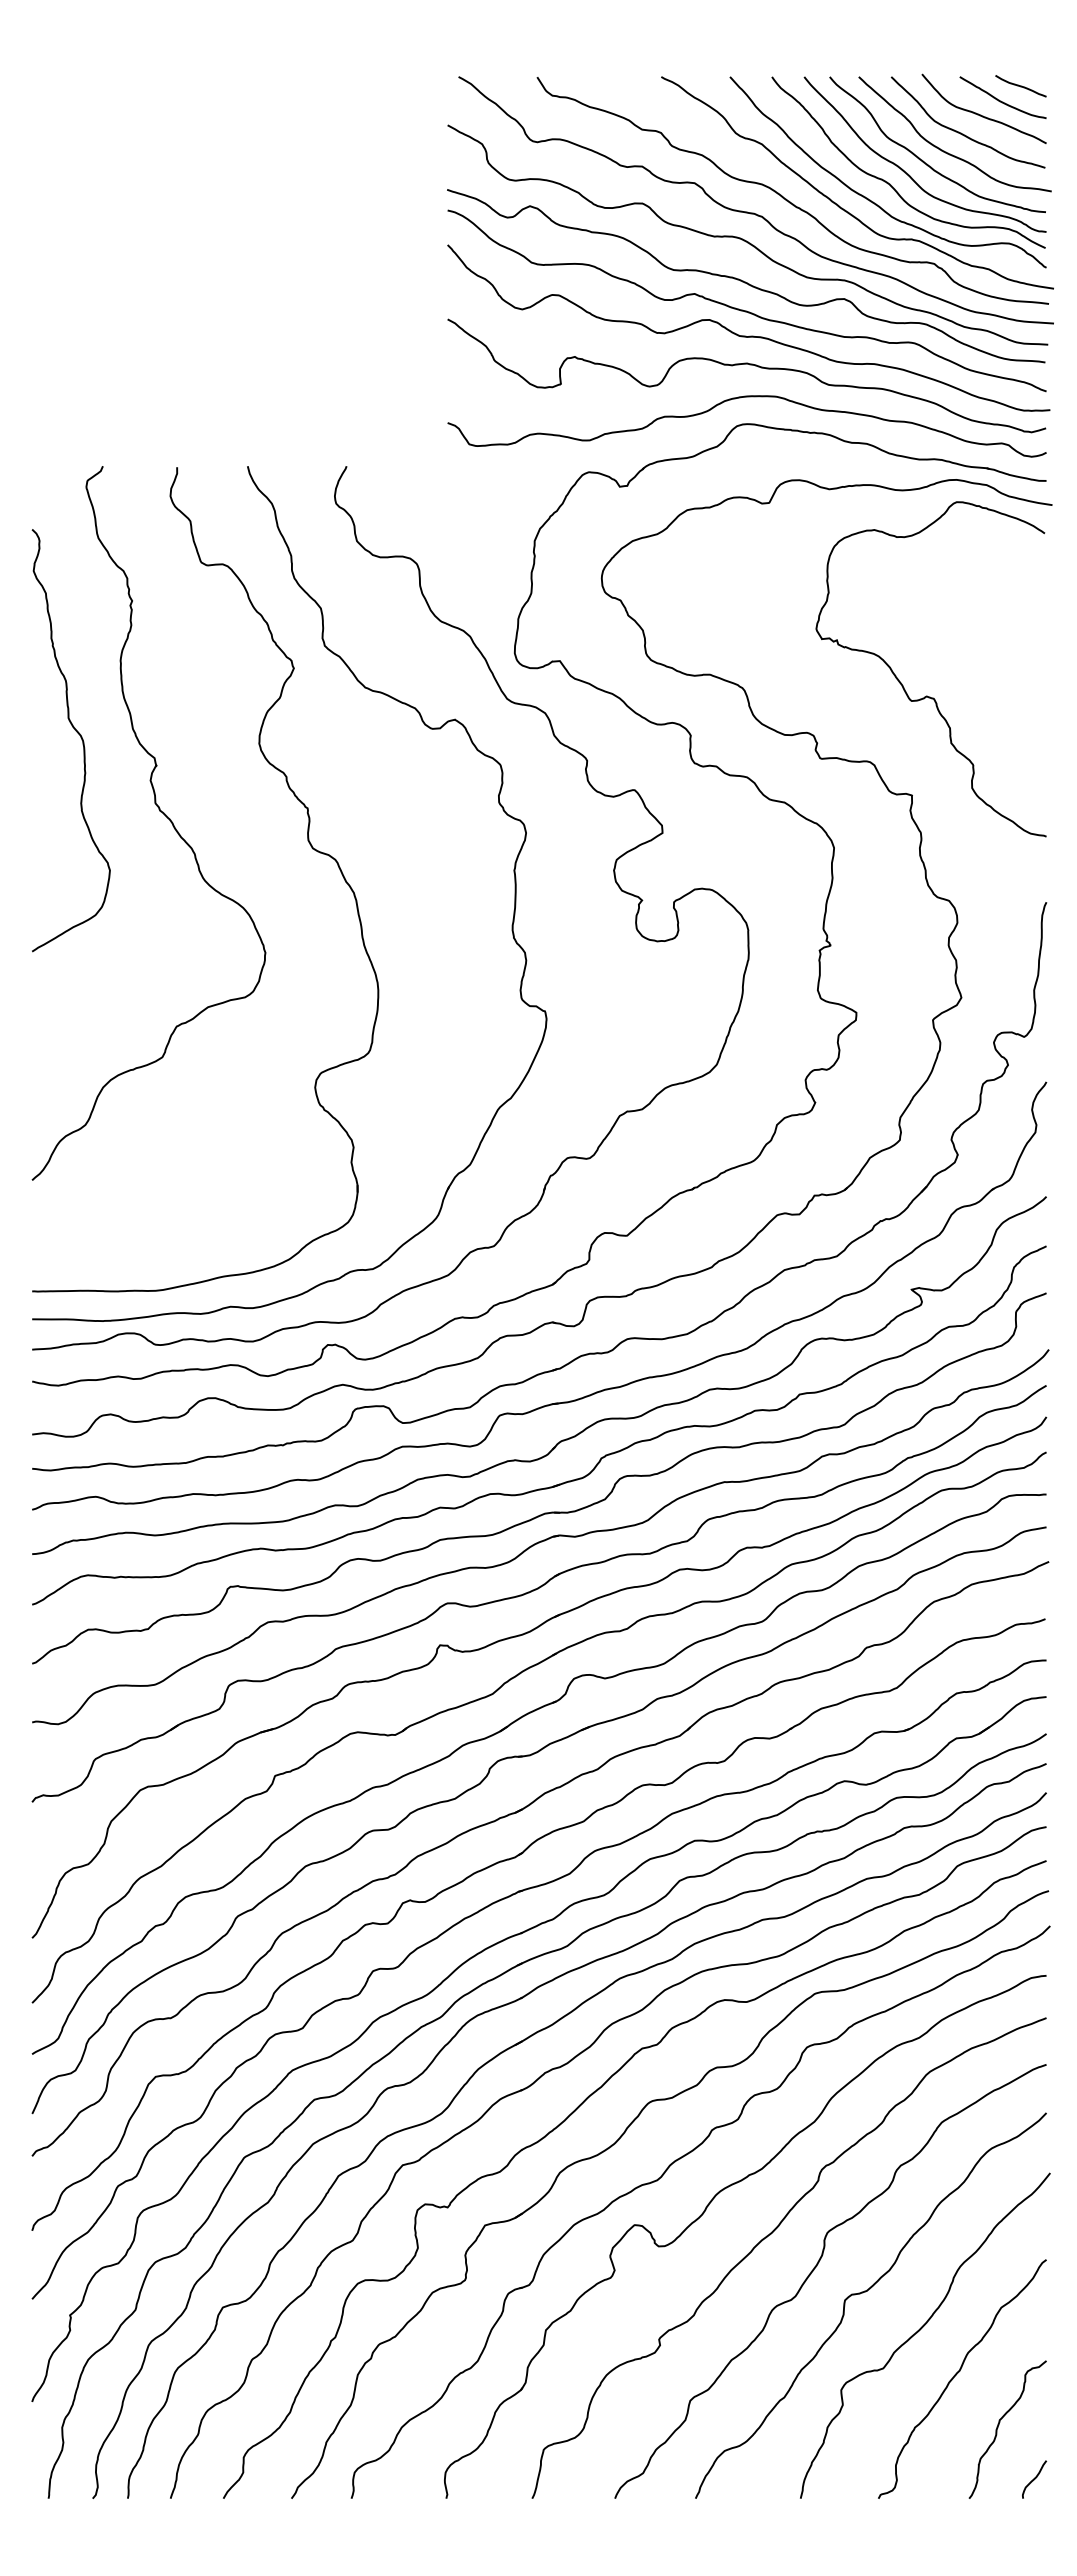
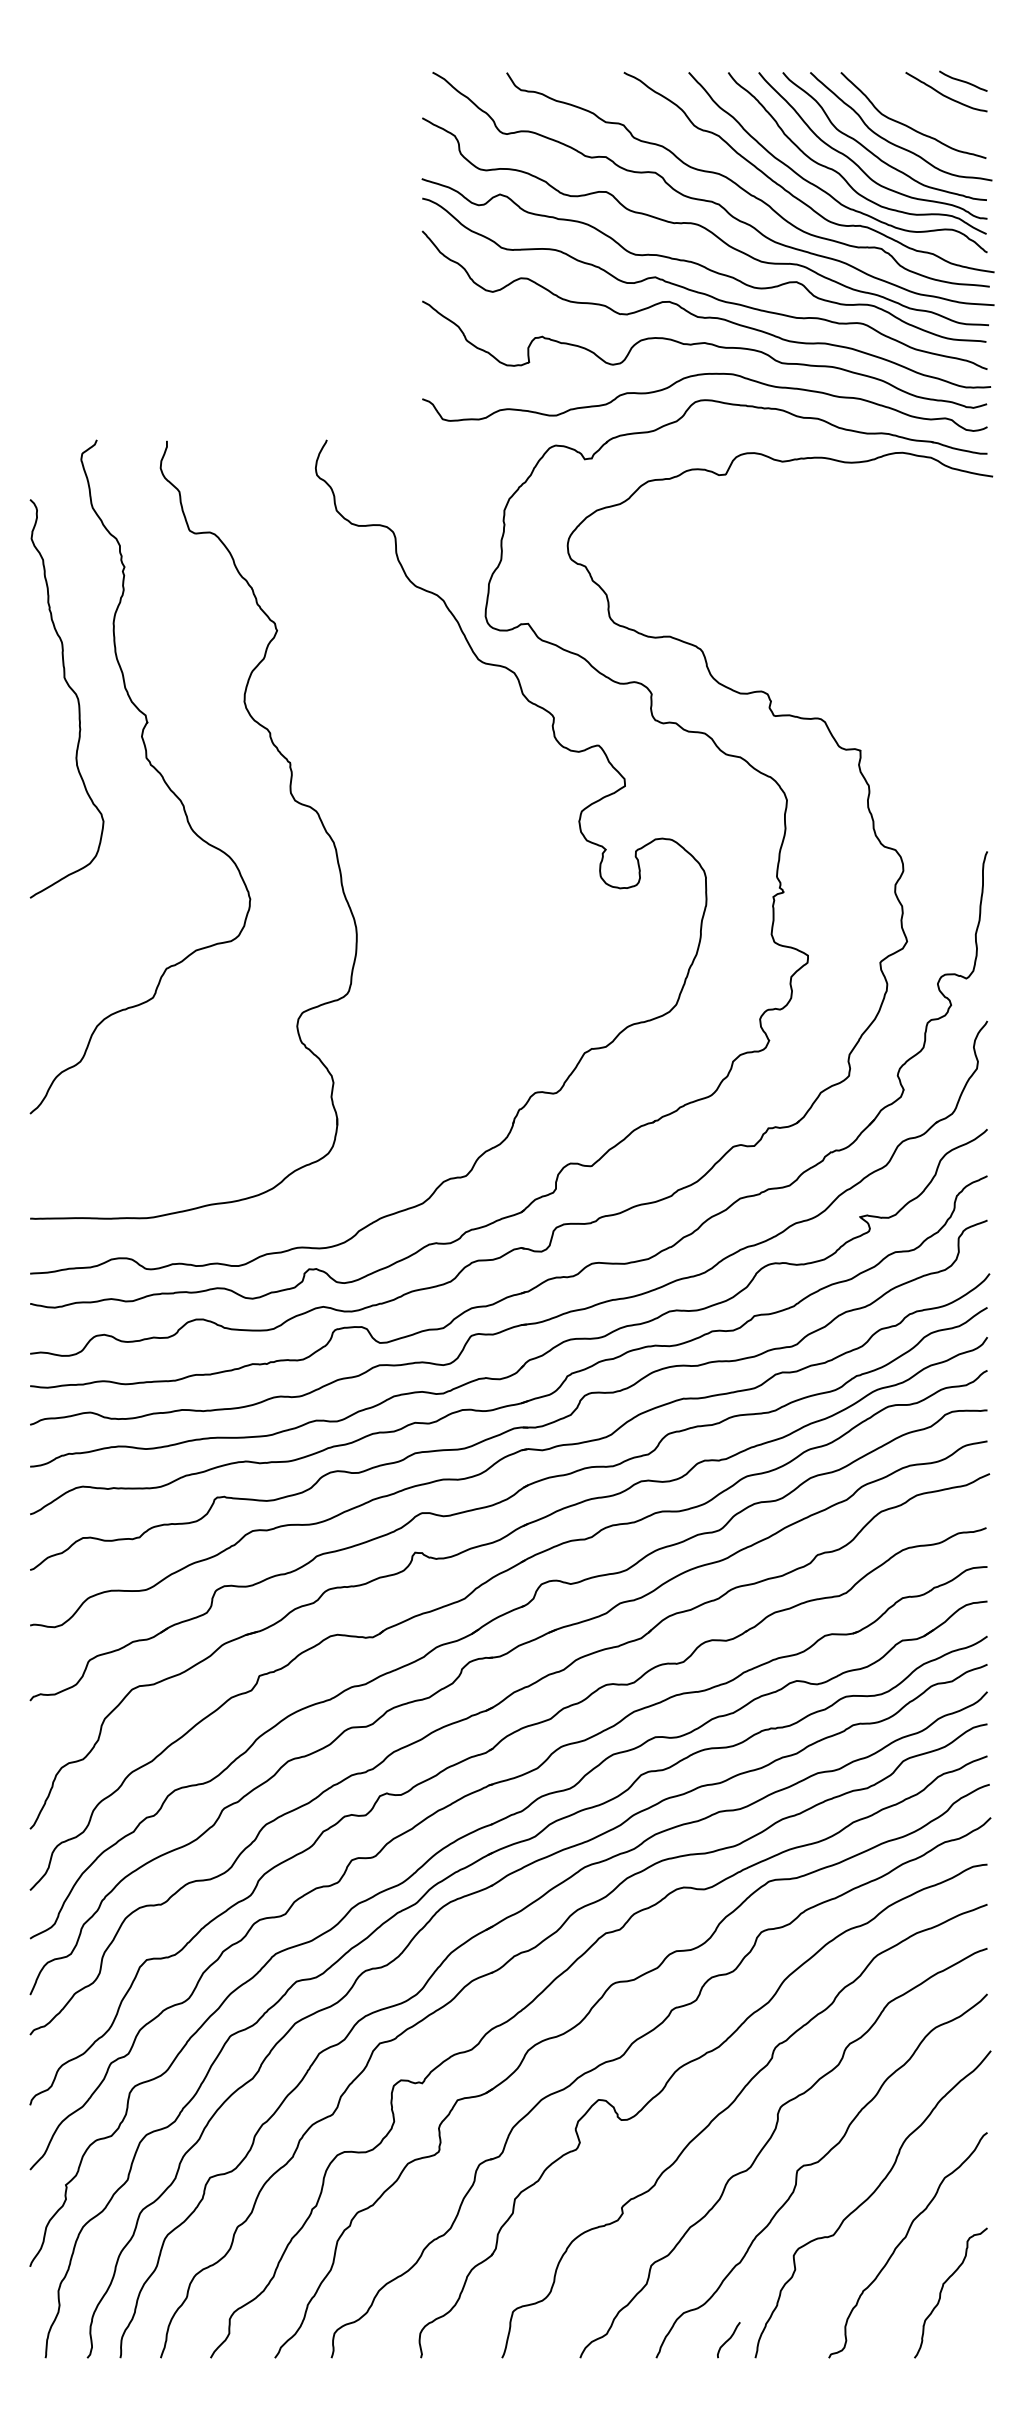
curve: (980, 114) -> (925, 107), removed
curve: (927, 695) -> (875, 656), removed
part: (424, 725) -> (400, 684), removed
curve: (1034, 2479) -> (728, 2340), moved

